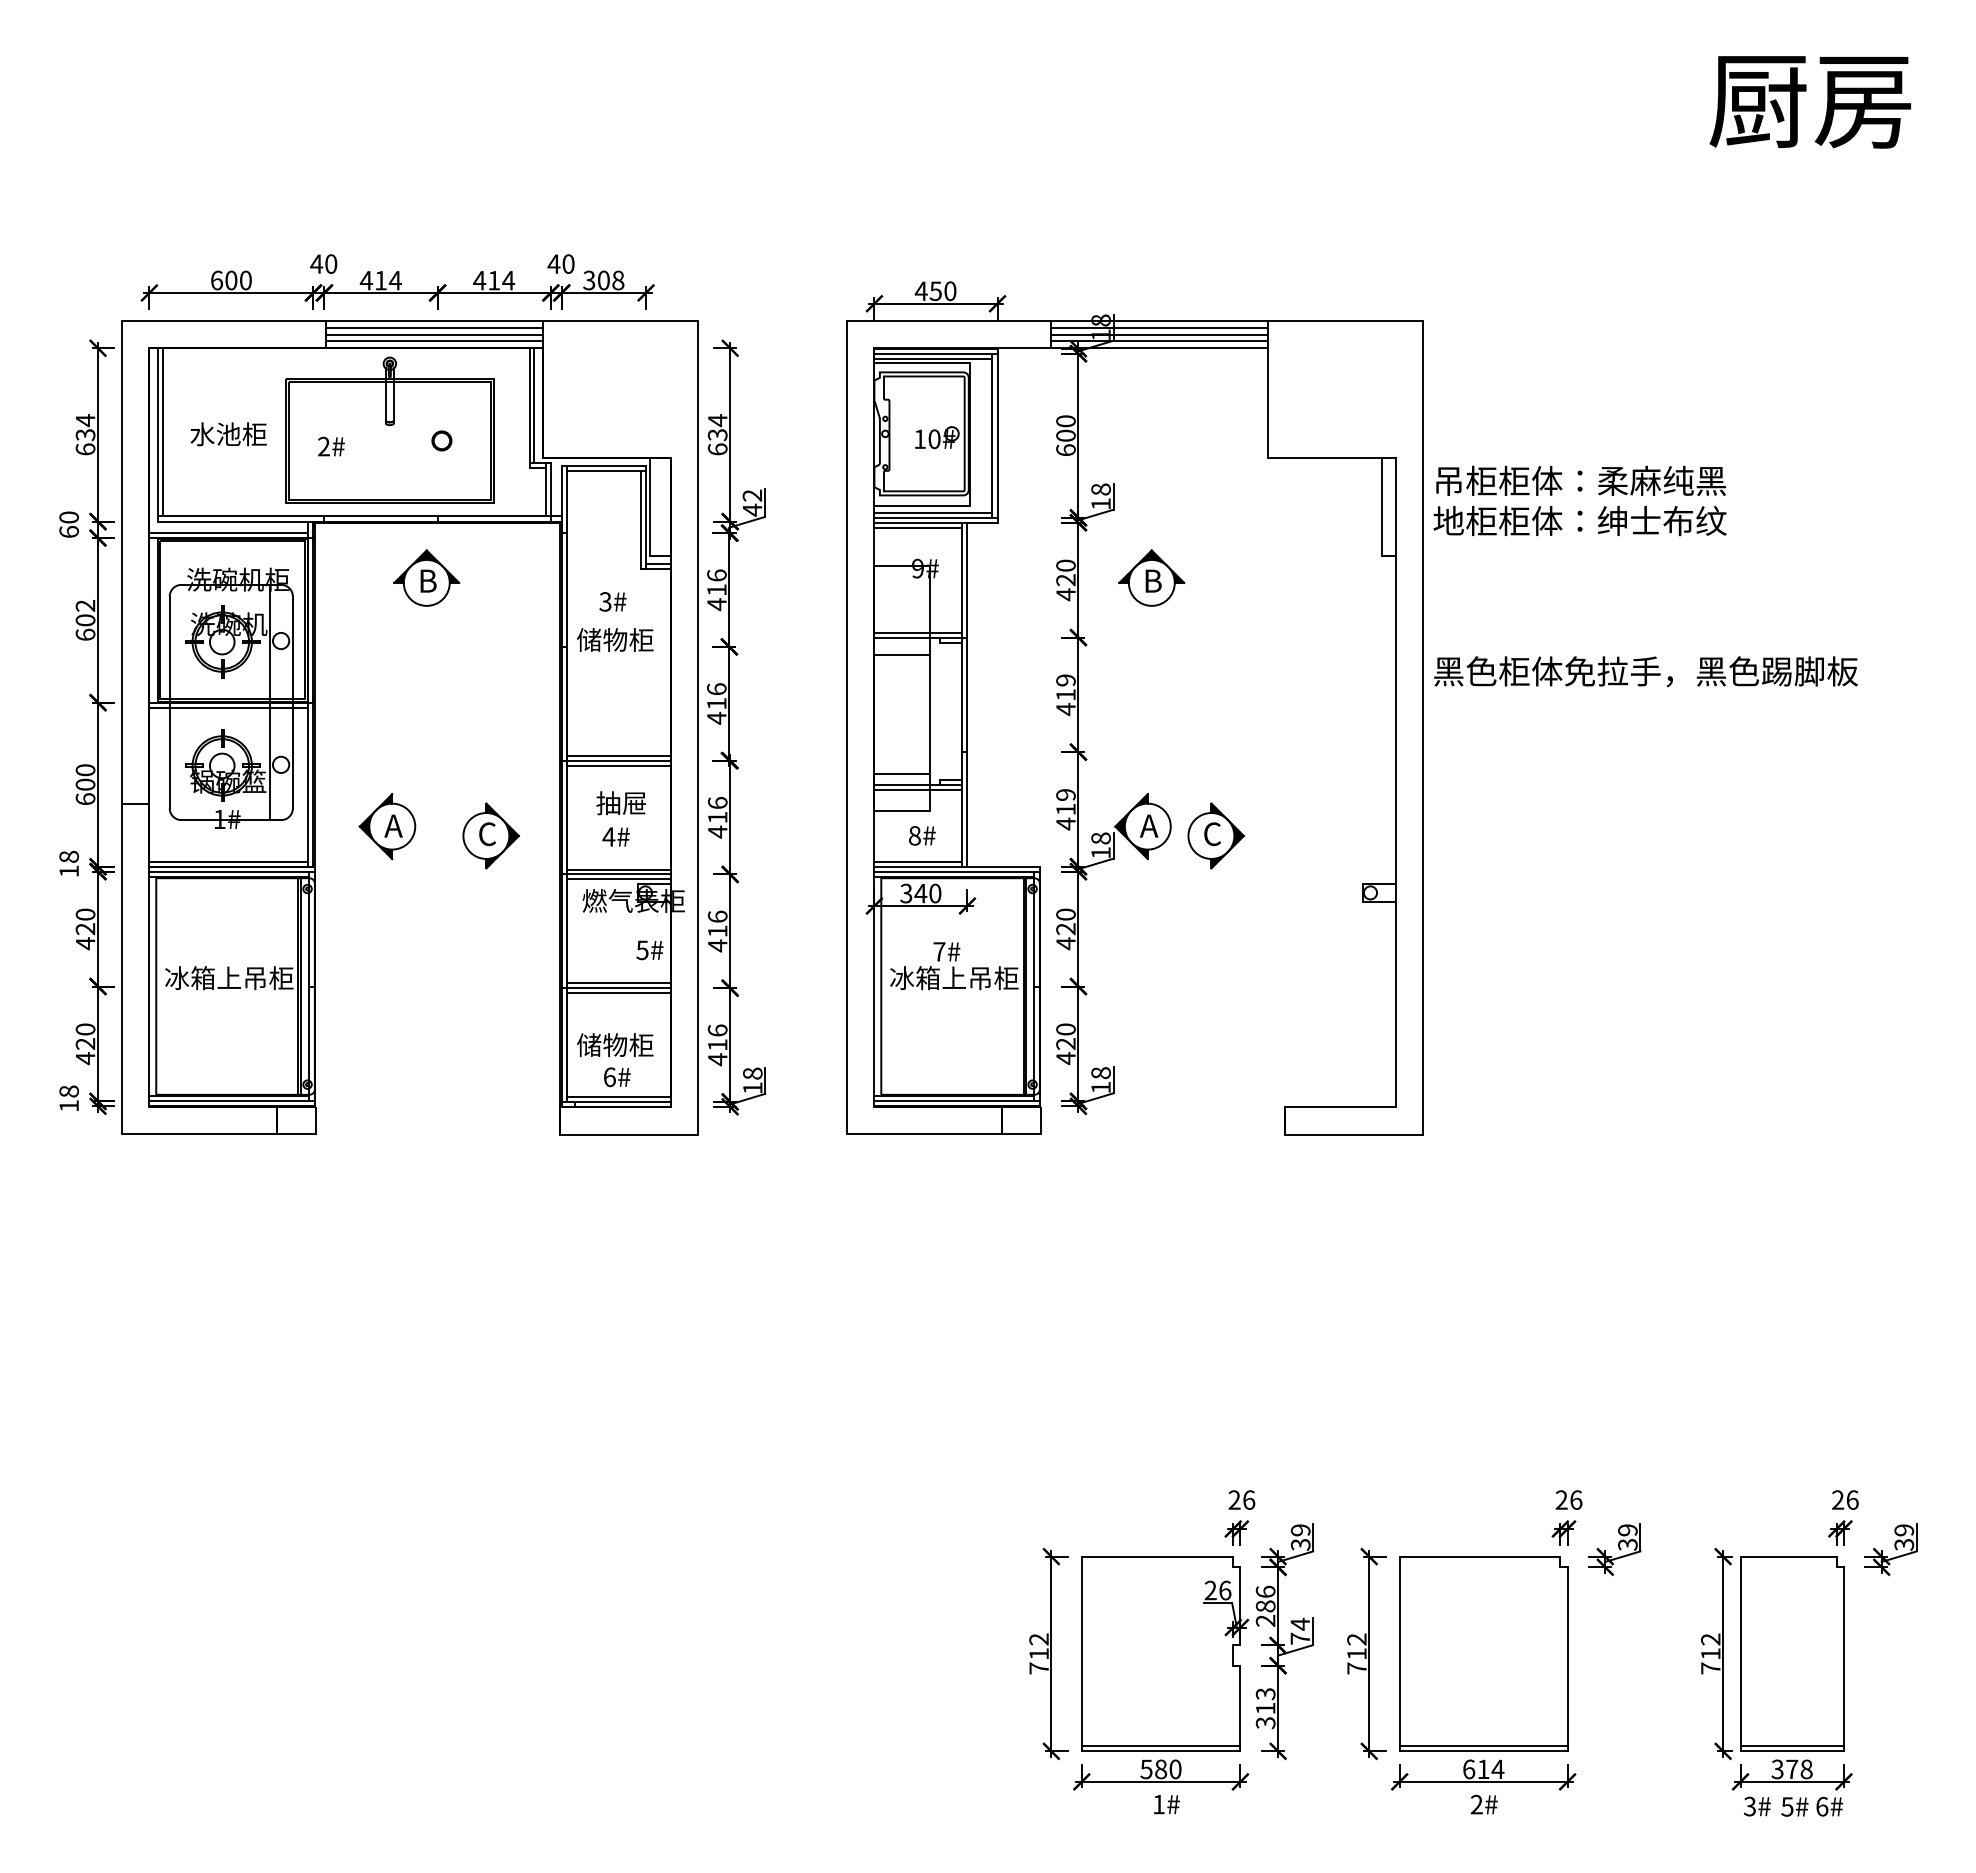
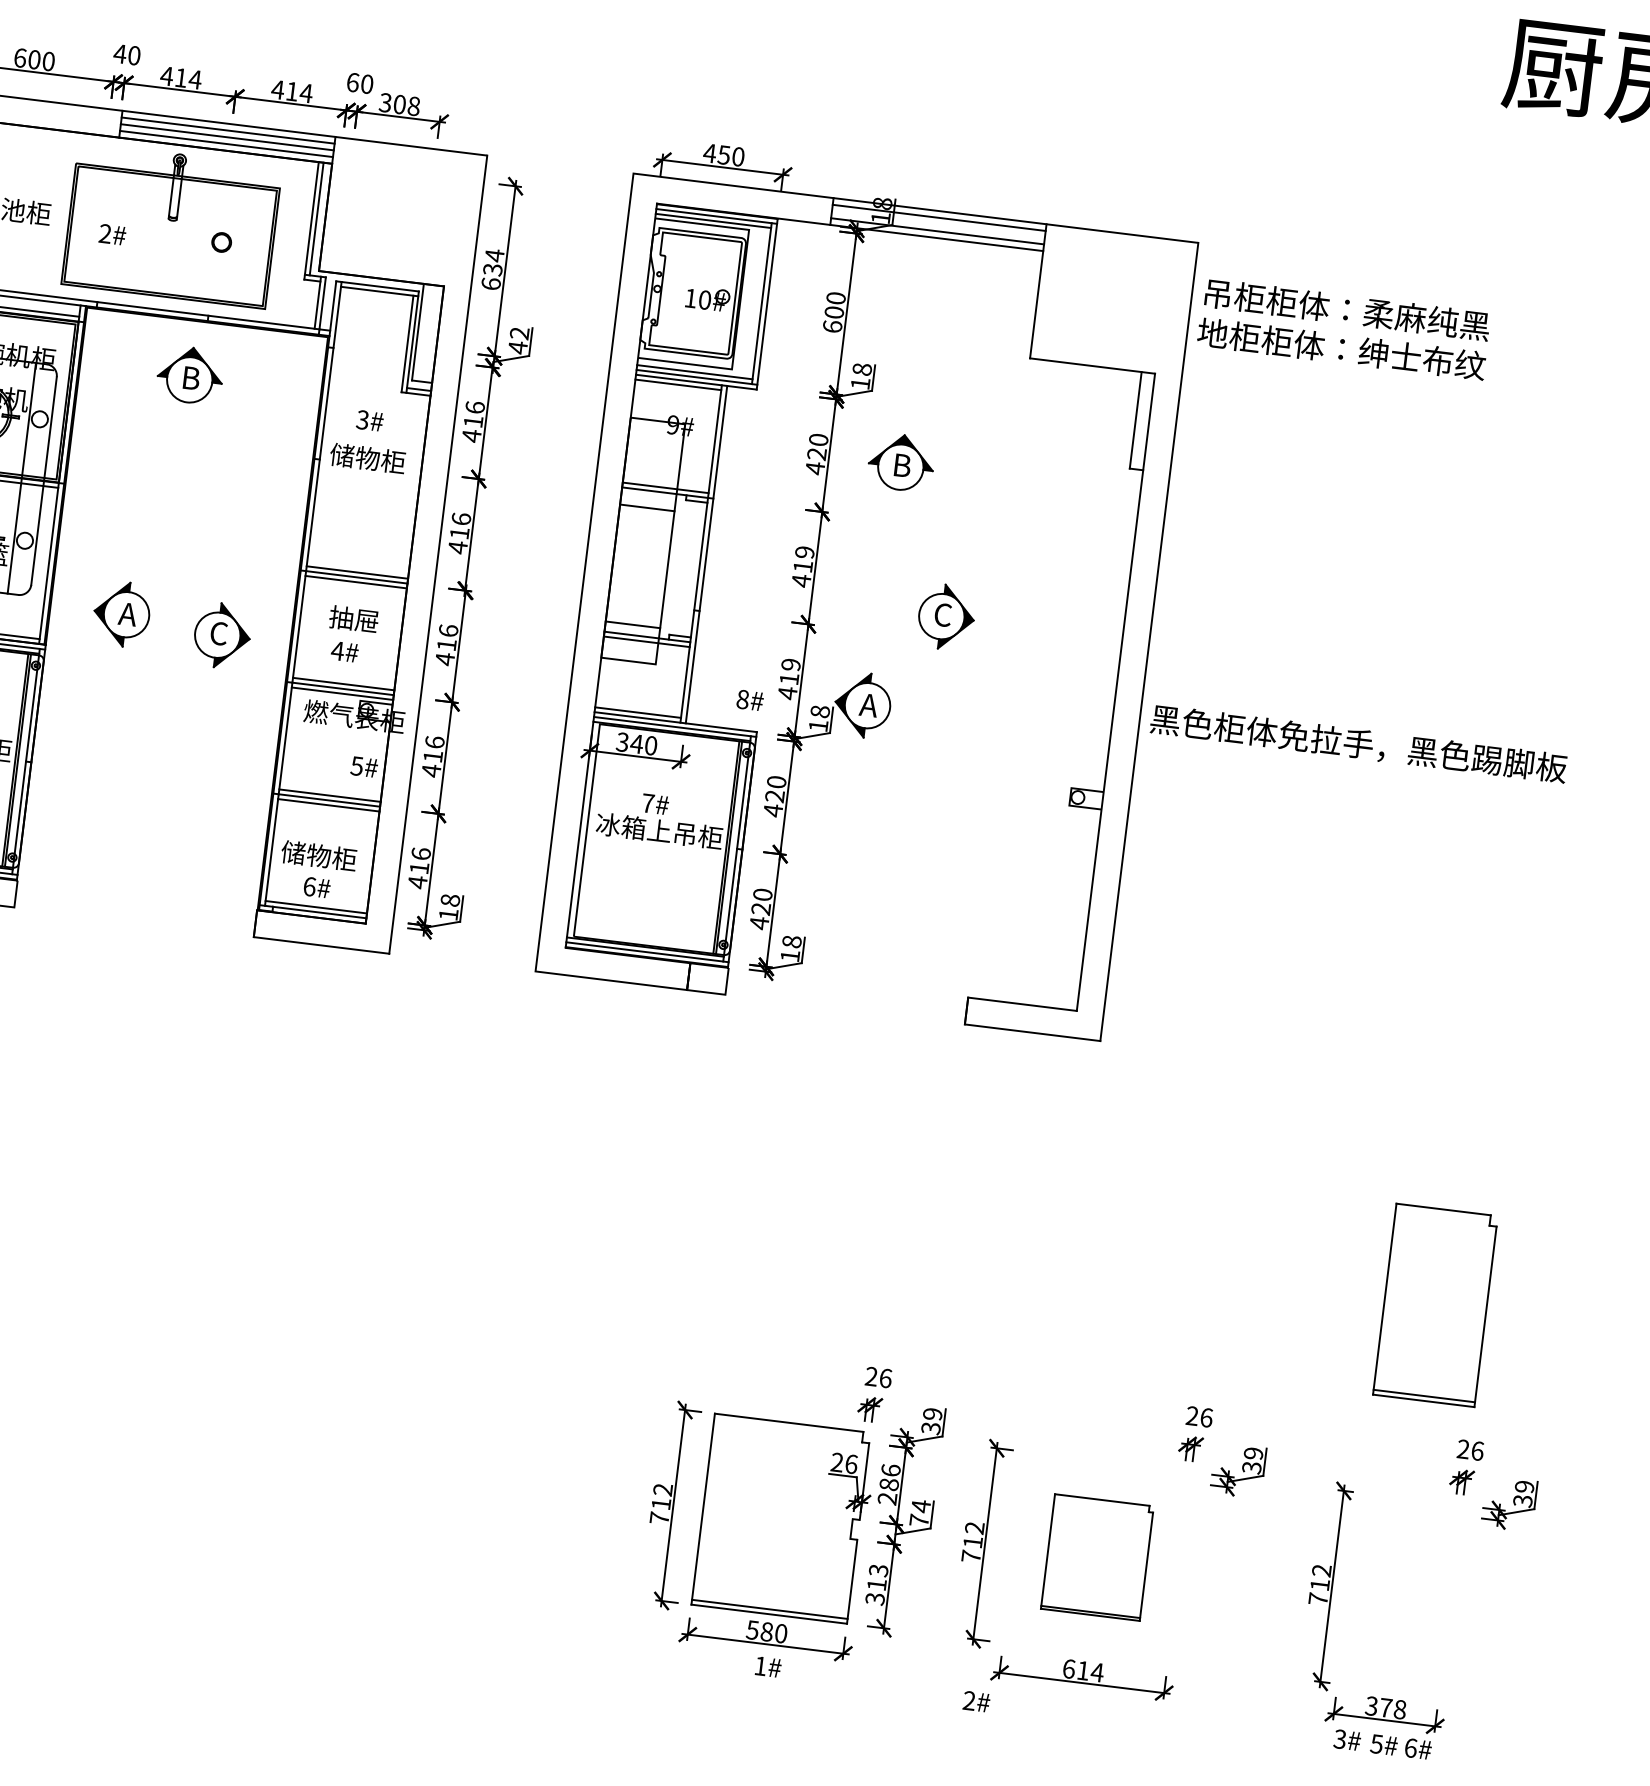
text: (553, 263) -> (352, 81), 40 -> 60
line: (1159, 334) -> (938, 224), removed
text: (1579, 500) -> (1343, 328), moved
text: (1645, 671) -> (1358, 743), moved
text: (922, 835) -> (750, 700), moved
part: (1215, 835) -> (945, 616), moved
part: (1483, 1653) -> (1097, 1557), size x0.6
part: (1792, 1653) -> (1435, 1304), moved
text: (1483, 1804) -> (975, 1701), moved

